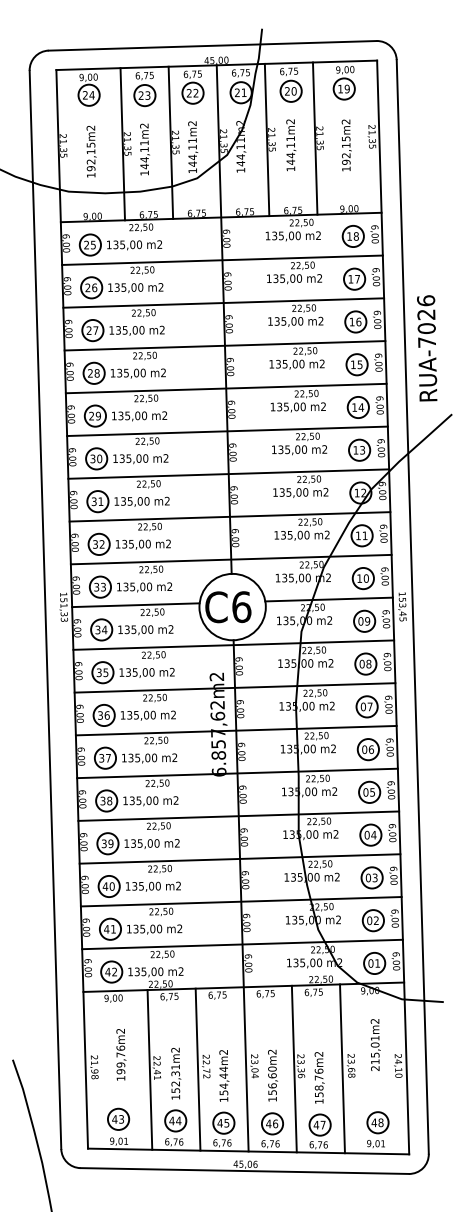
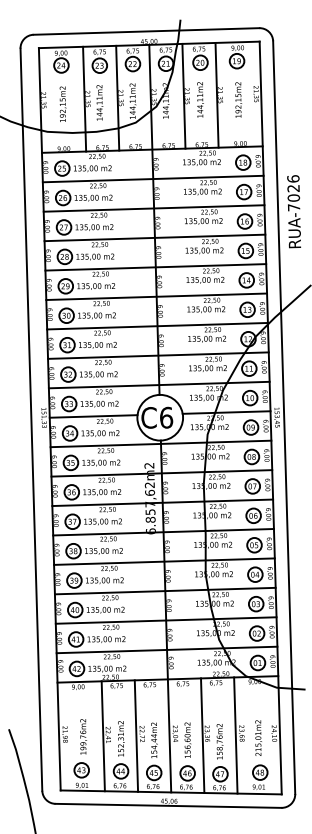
text: (426, 348) -> (293, 211), moved
text: (375, 1044) -> (258, 737), moved
text: (121, 1054) -> (83, 736), moved

